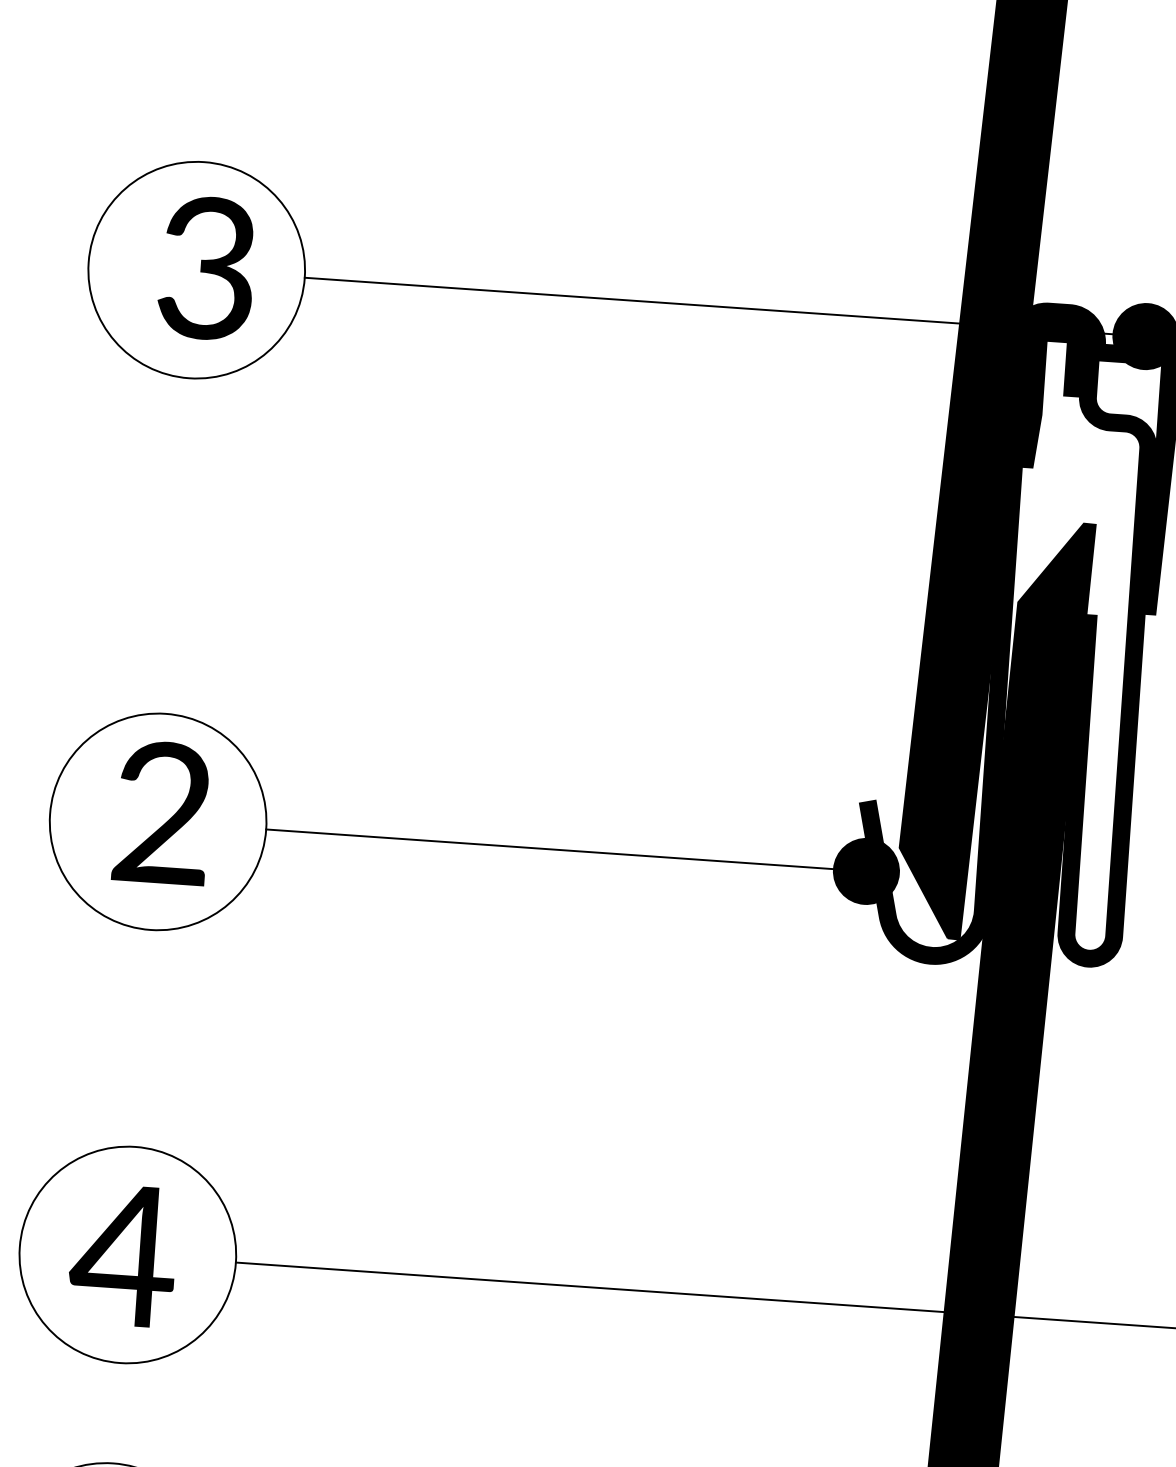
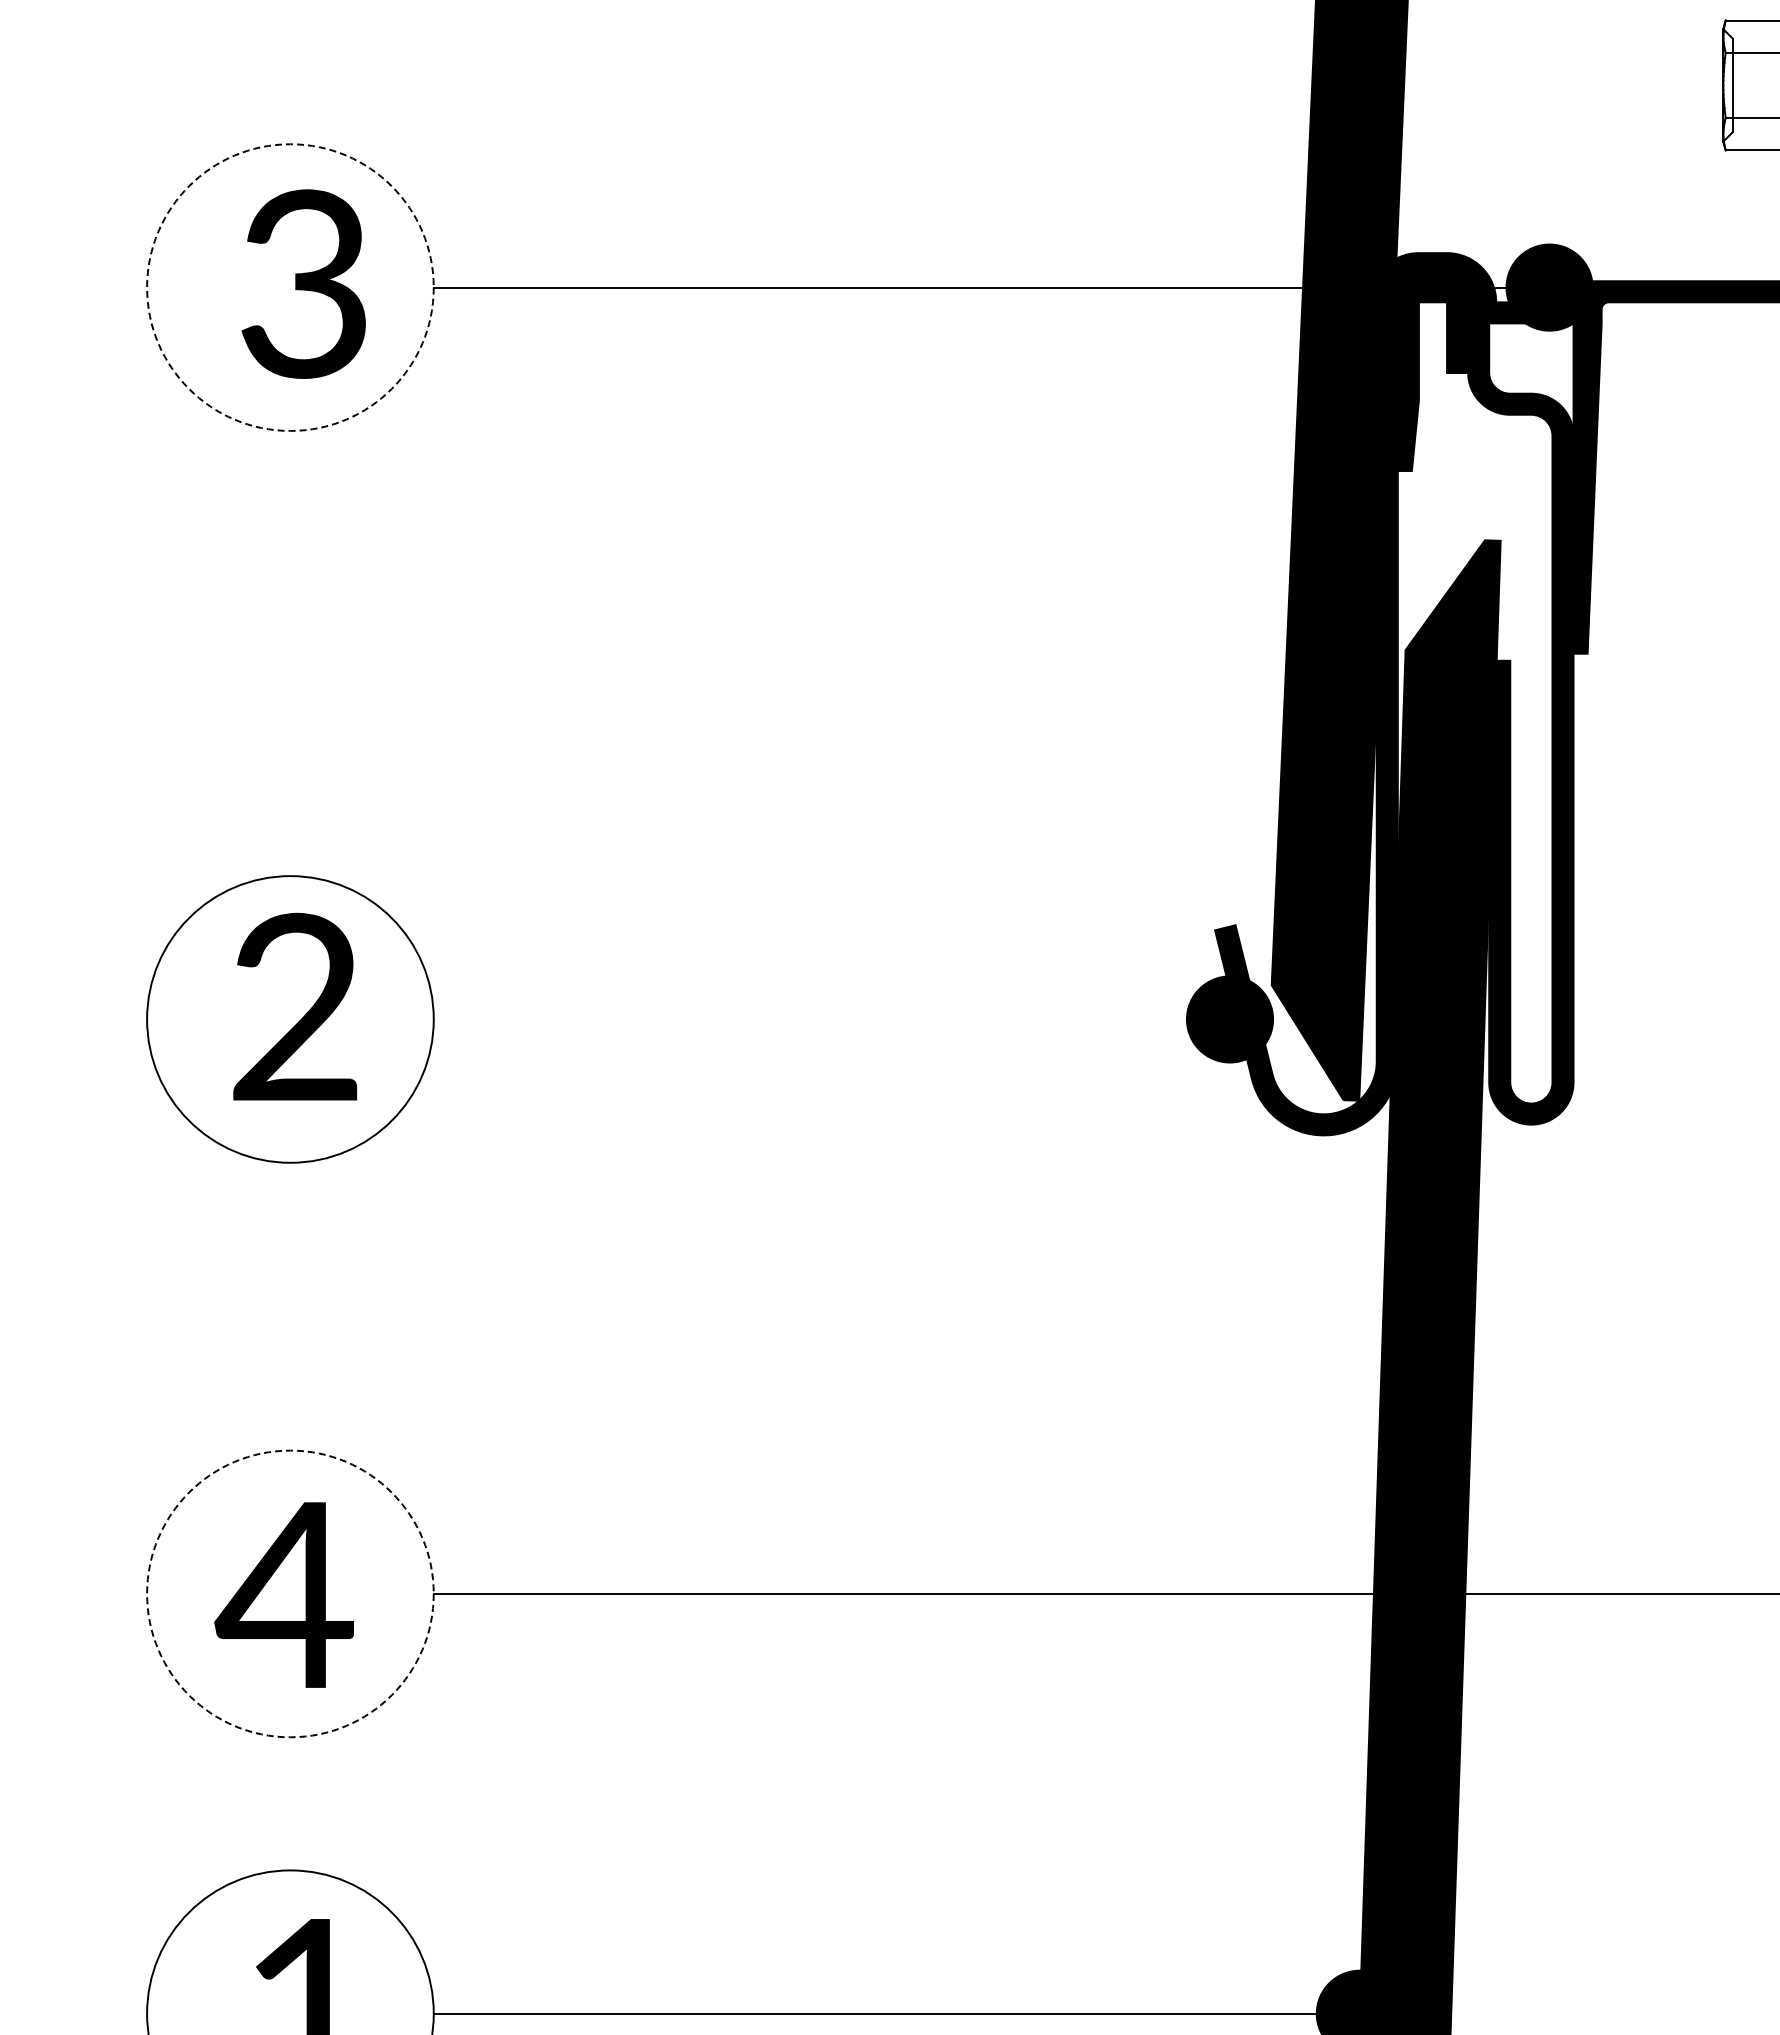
circle: (196, 270) -> (290, 287), solid -> dashed
line: (566, 850) -> (831, 1019), removed
circle: (127, 1254) -> (290, 1593), solid -> dashed

